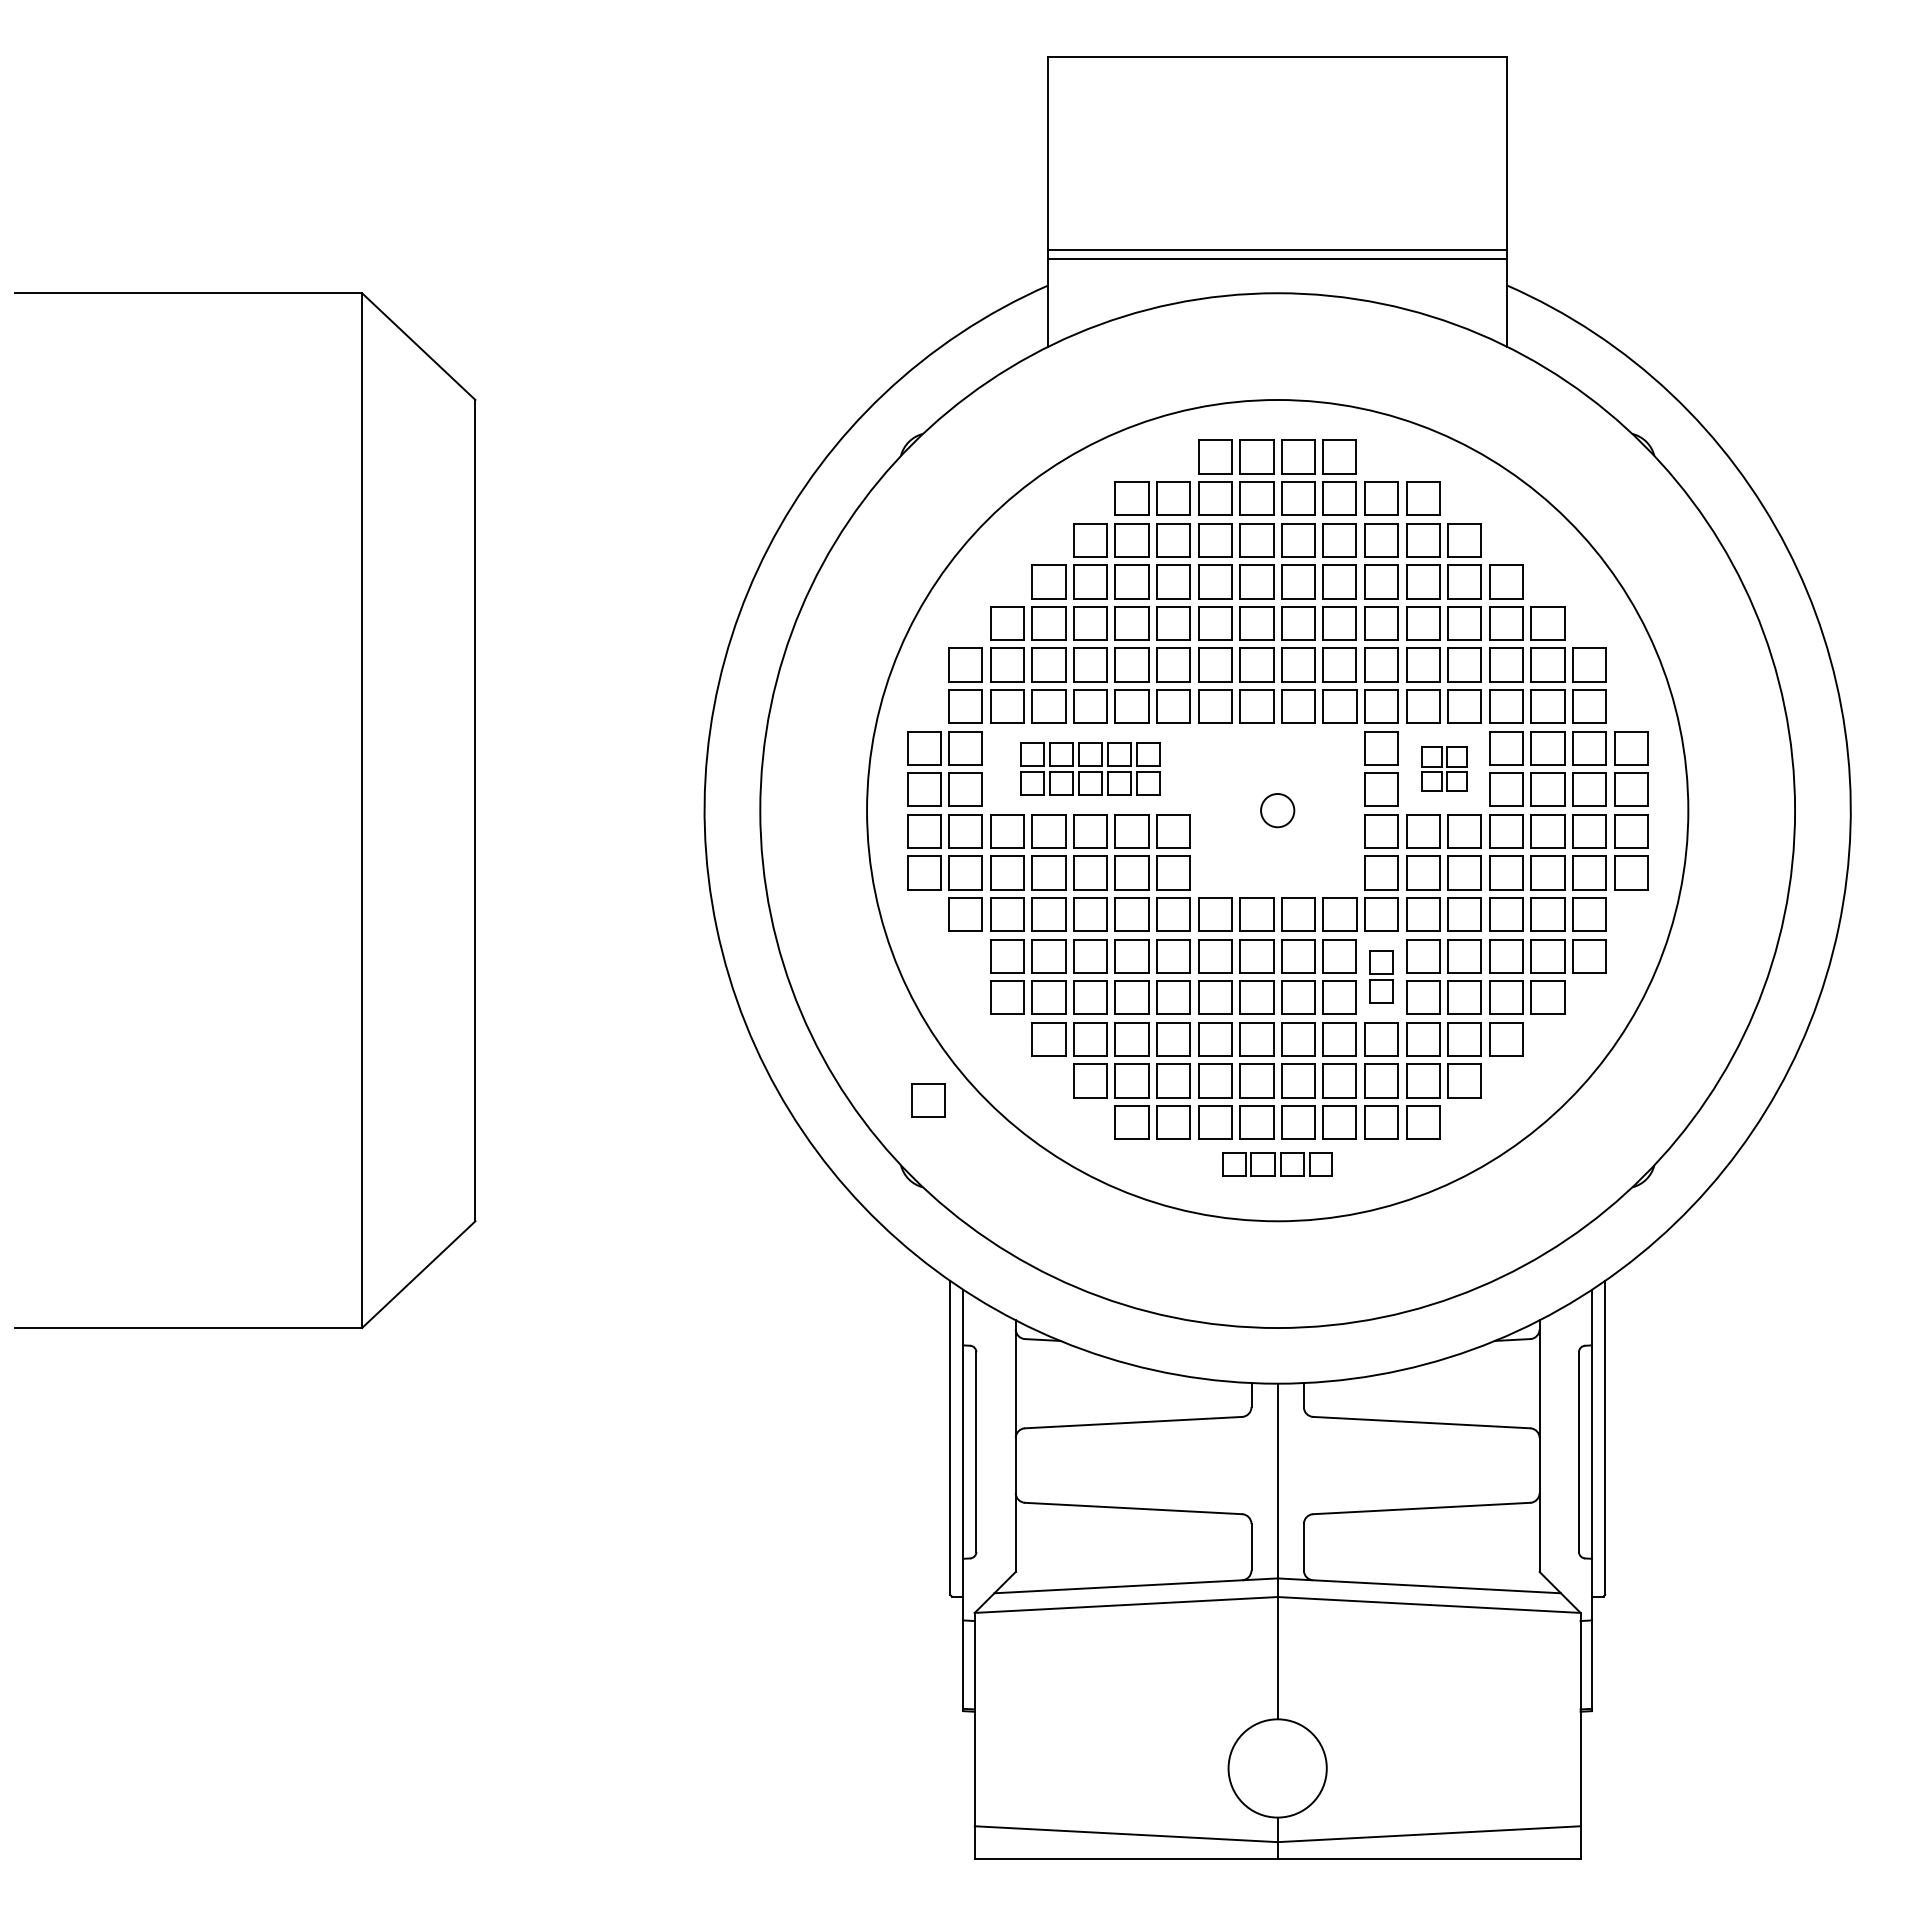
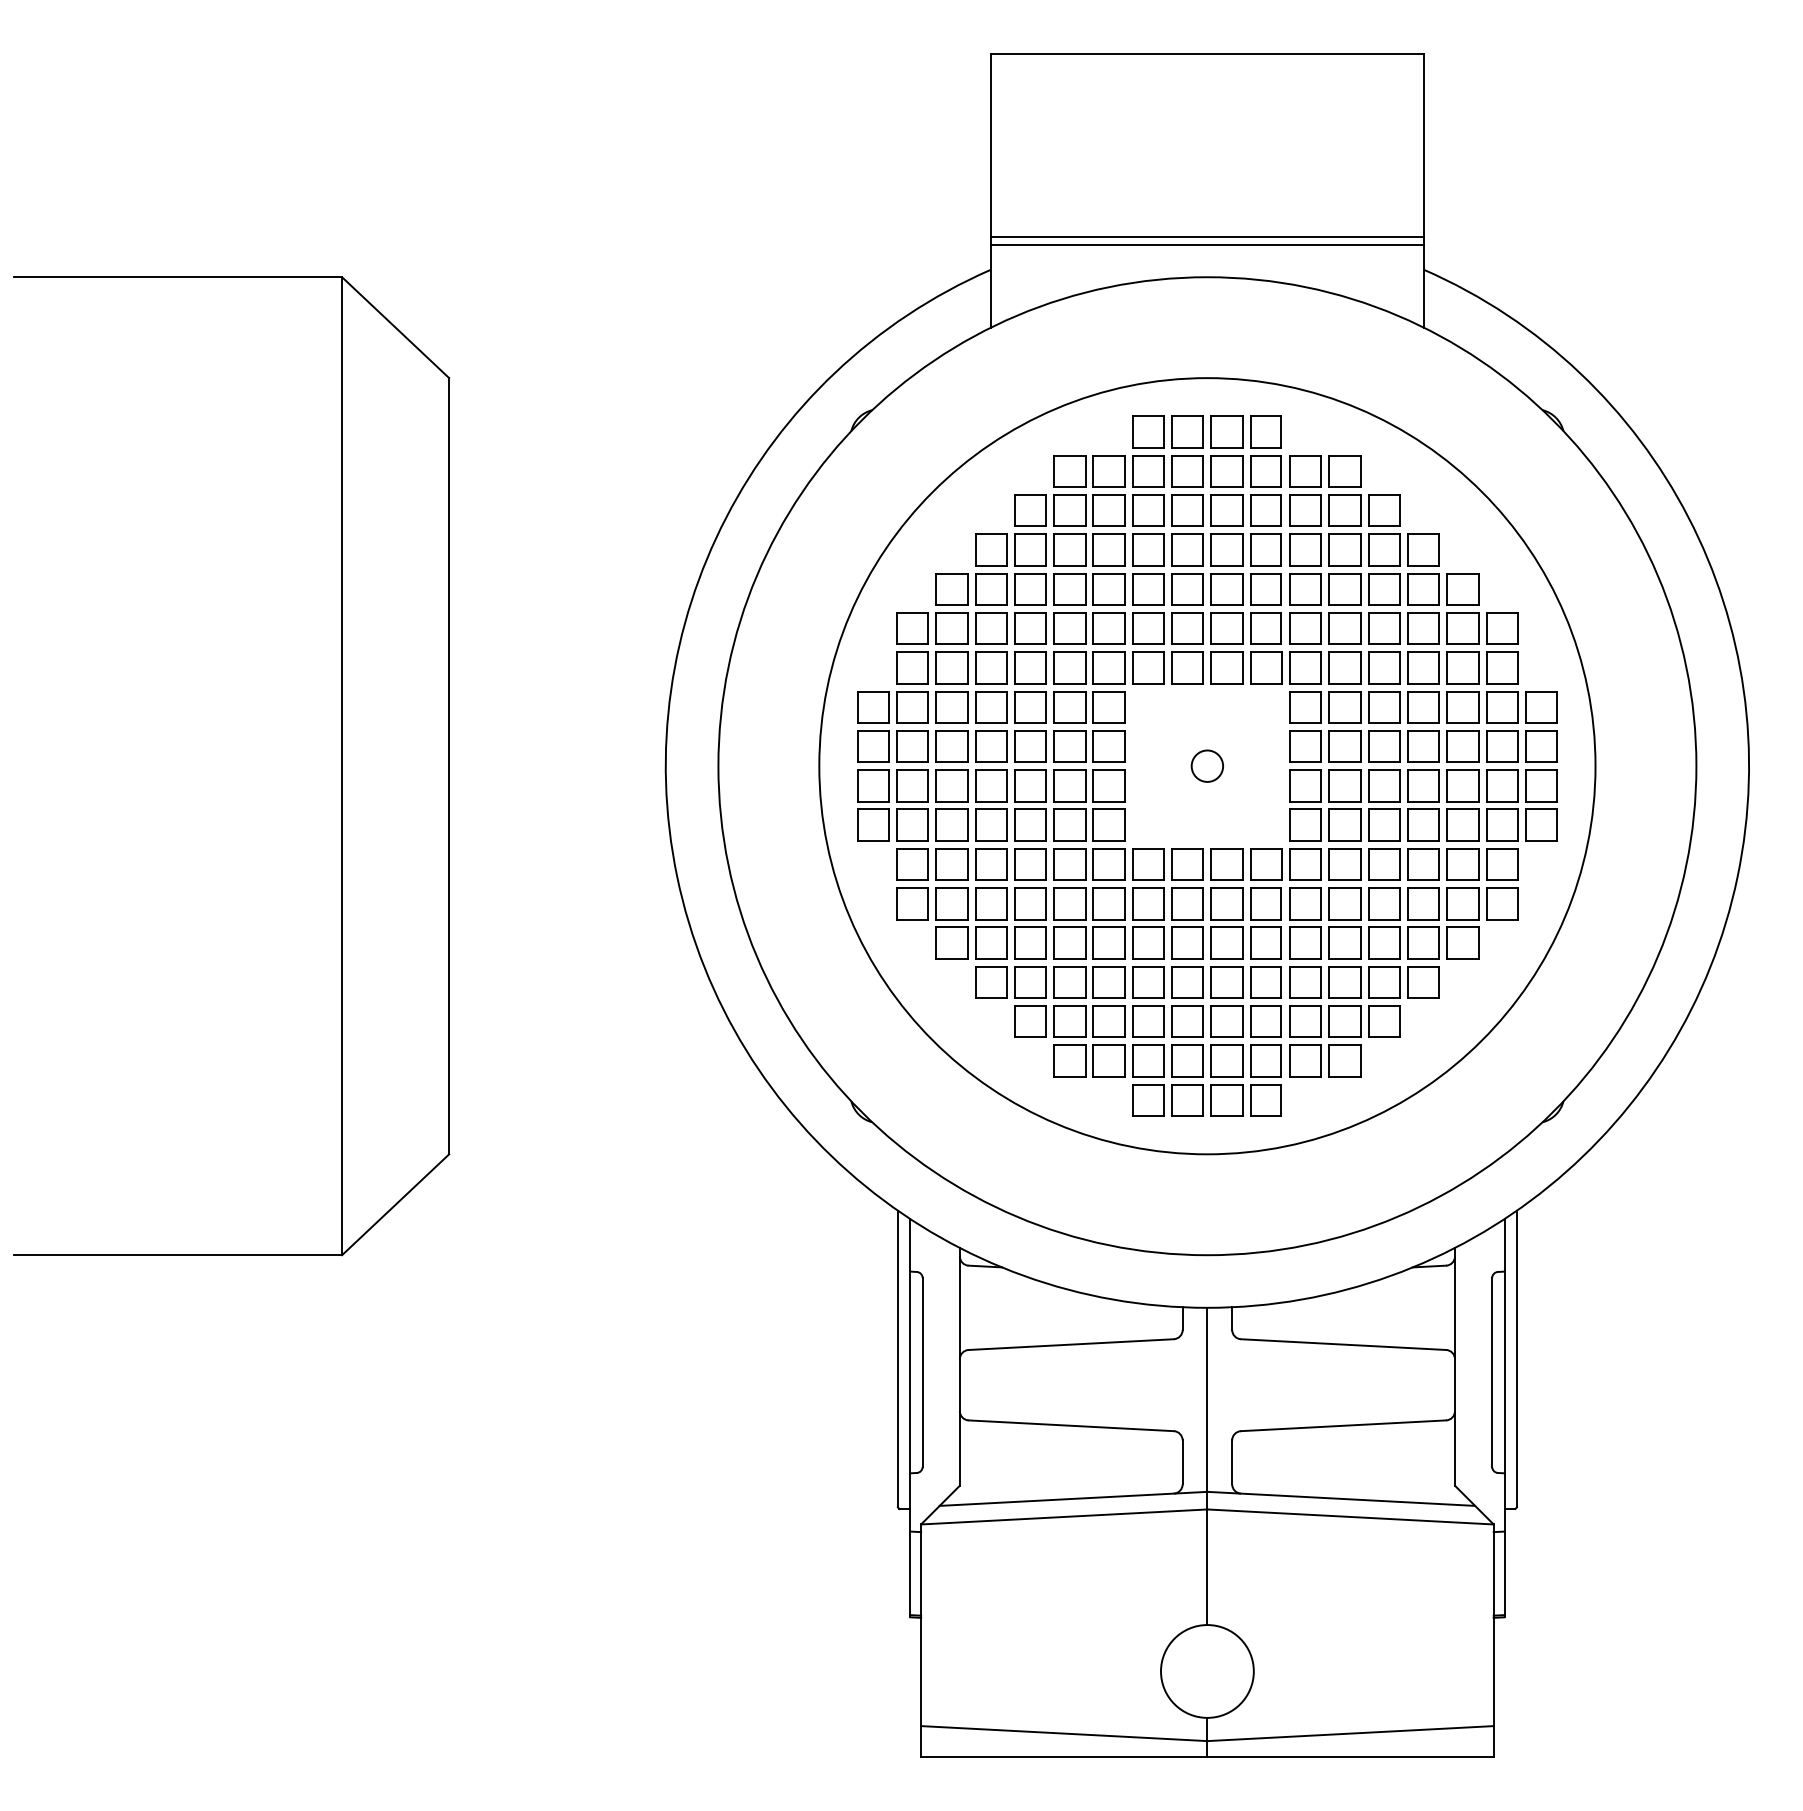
part: (1090, 768) -> (1030, 726), size x1.43
part: (1443, 768) -> (1364, 726), size x1.67
part: (1381, 976) -> (1305, 922), size x1.43
part: (928, 1100) -> (912, 904), moved
part: (1277, 1164) -> (1207, 1100), size x1.43

